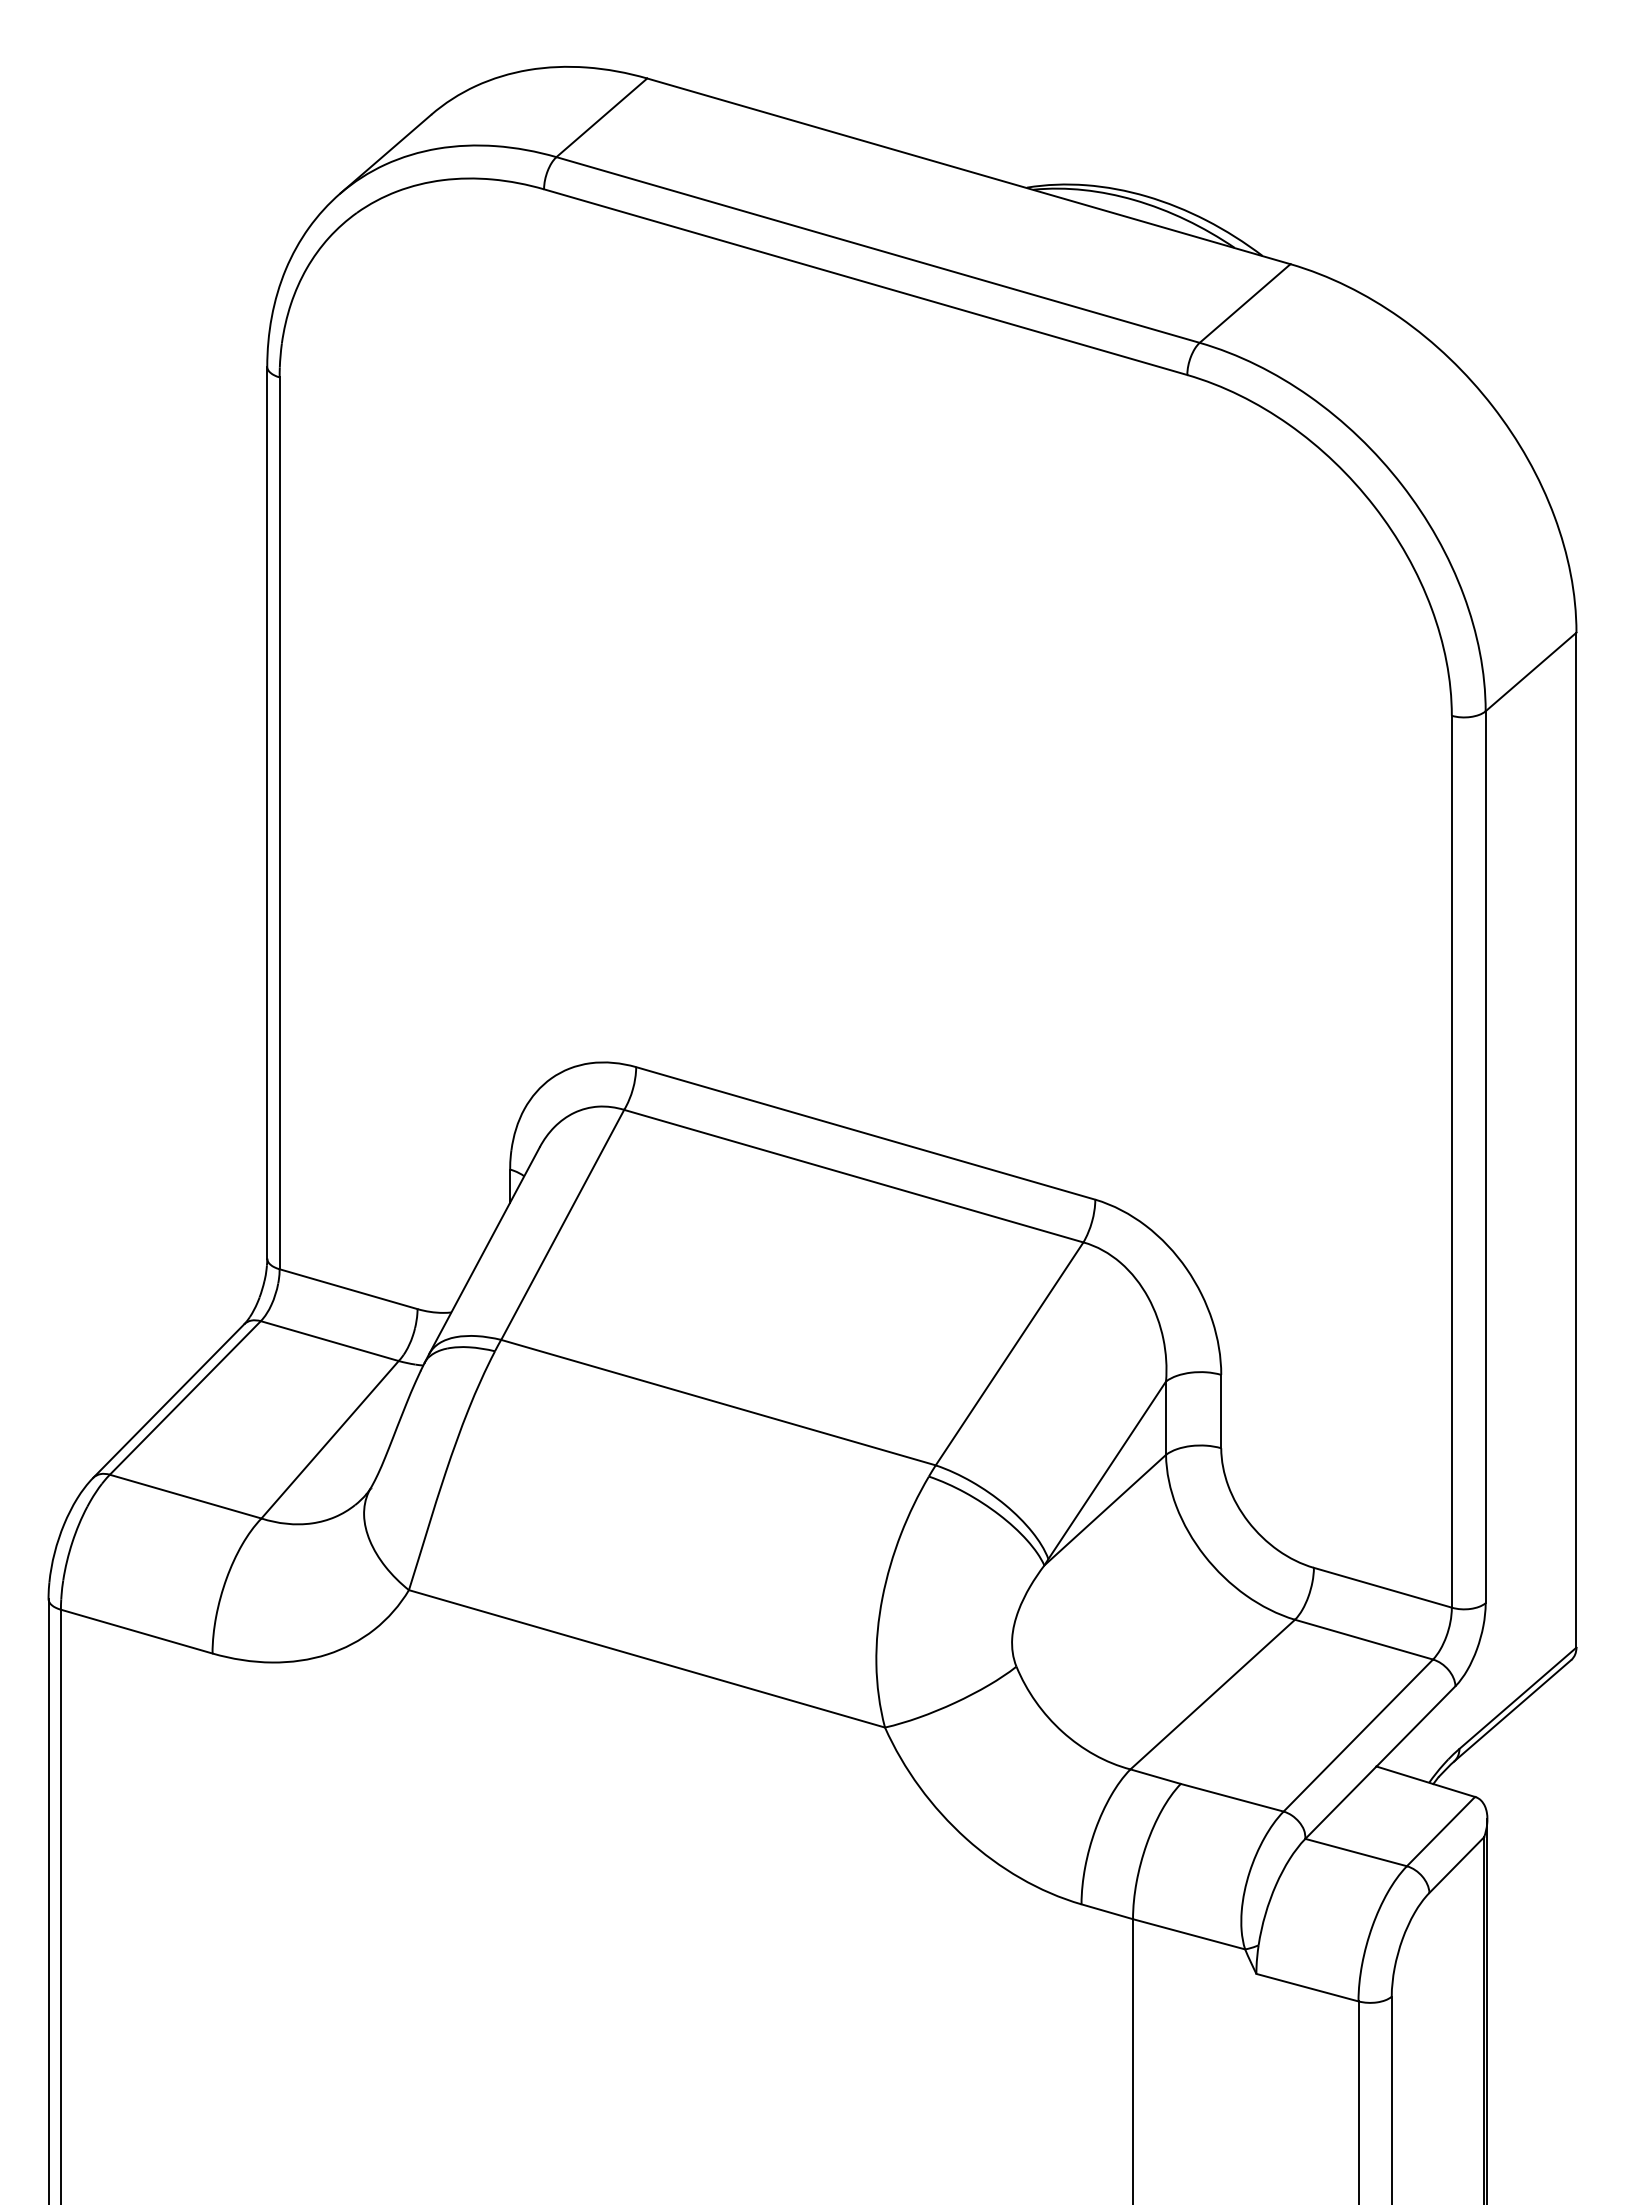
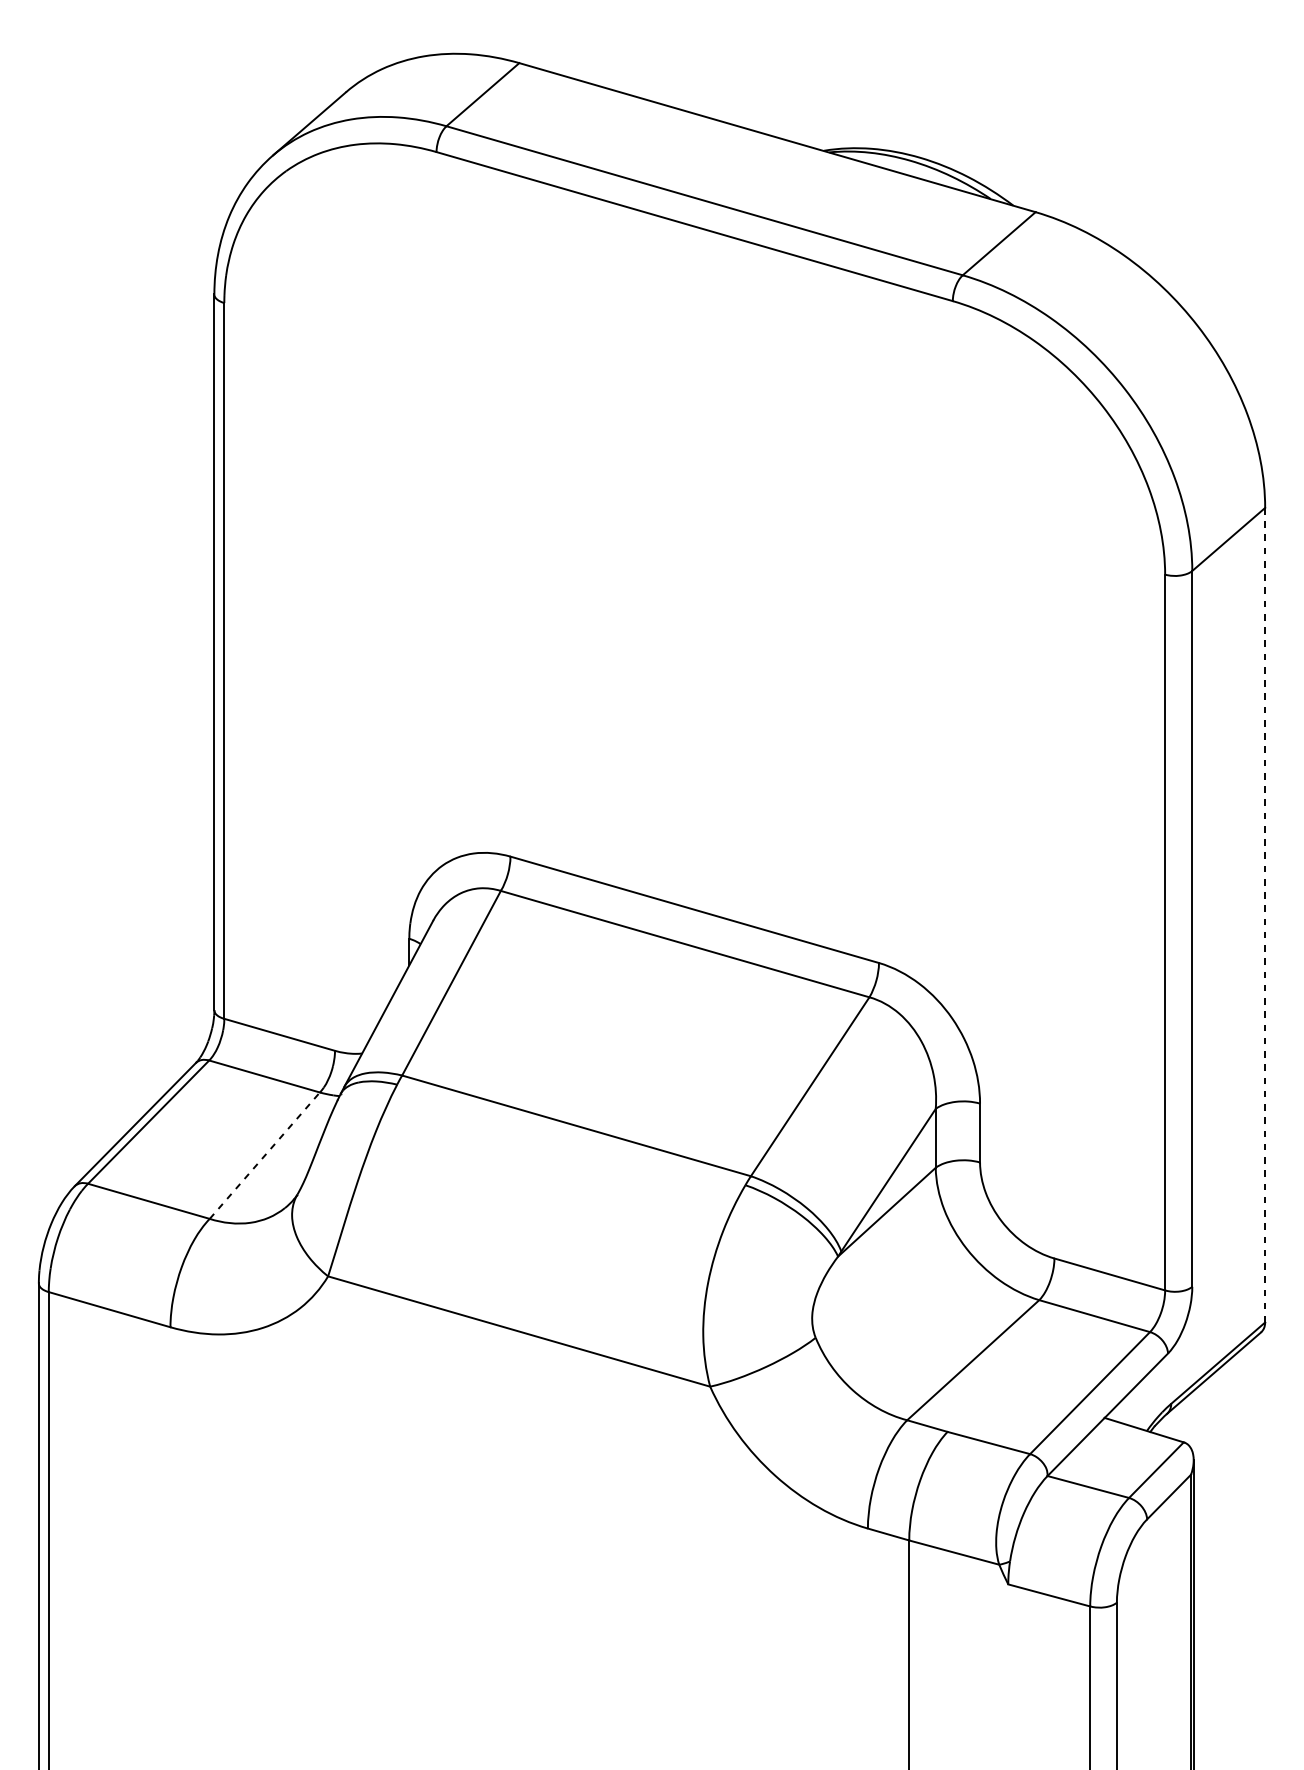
line: (1576, 1140) -> (1265, 915), solid -> dashed
line: (330, 1439) -> (265, 1155), solid -> dashed

